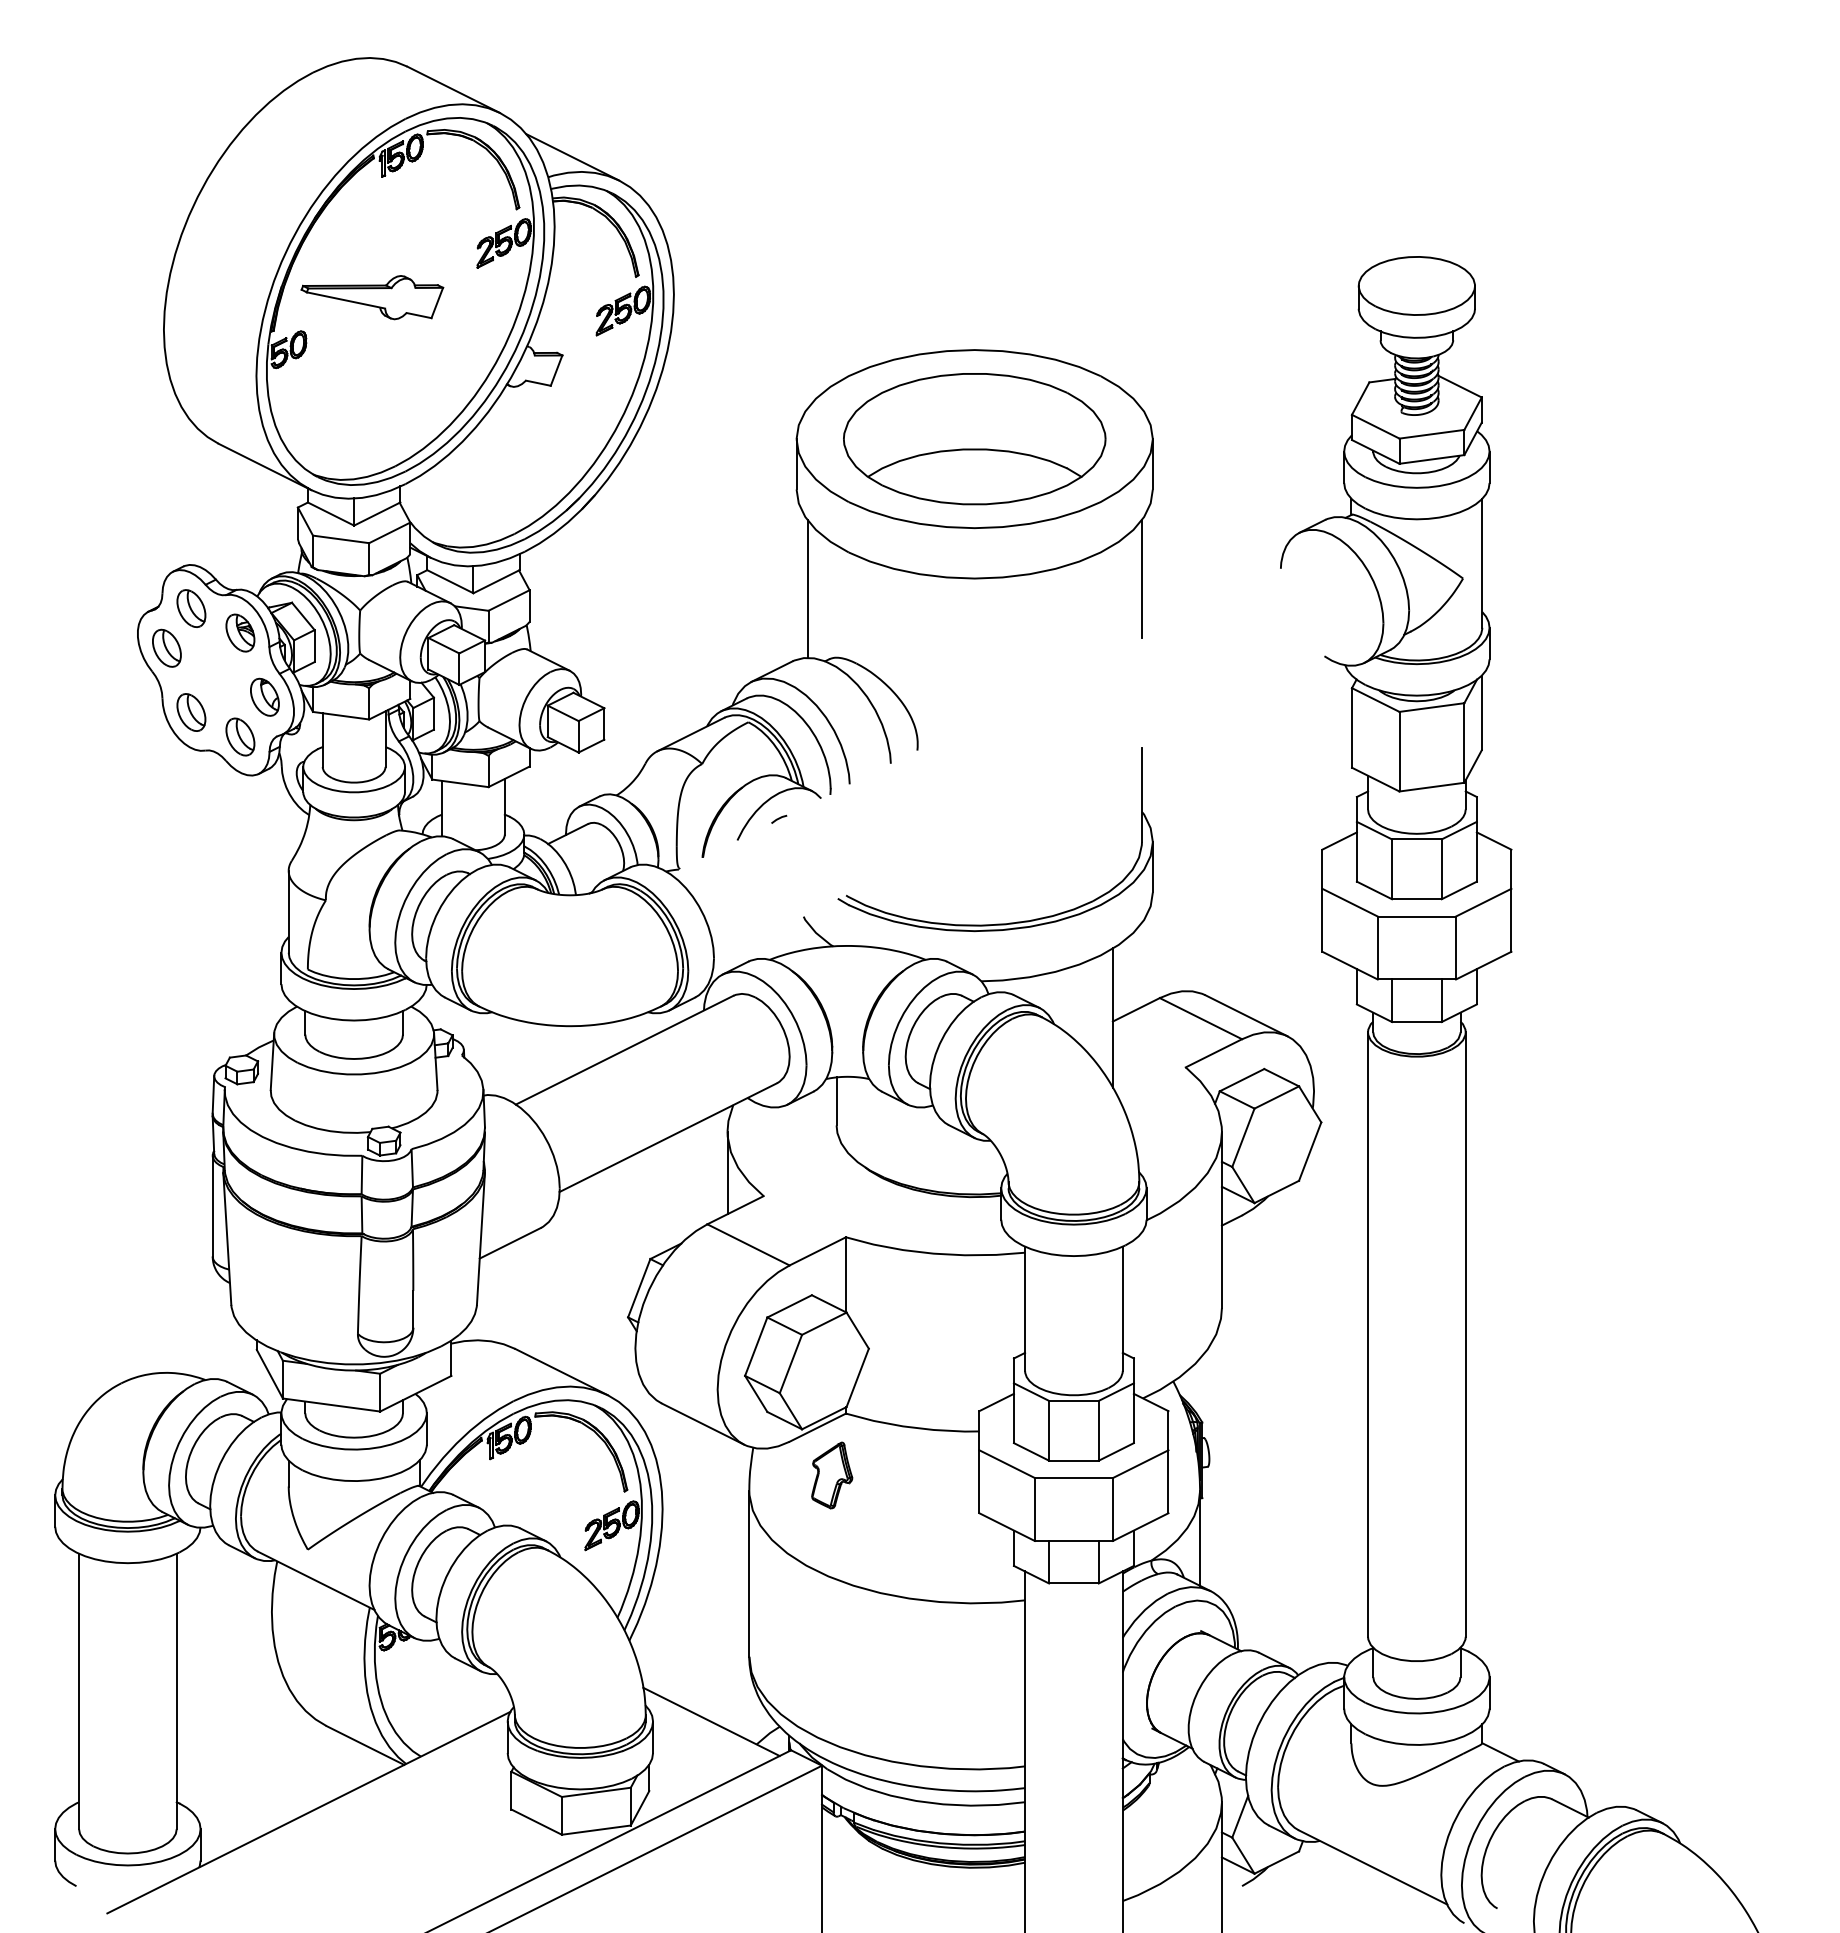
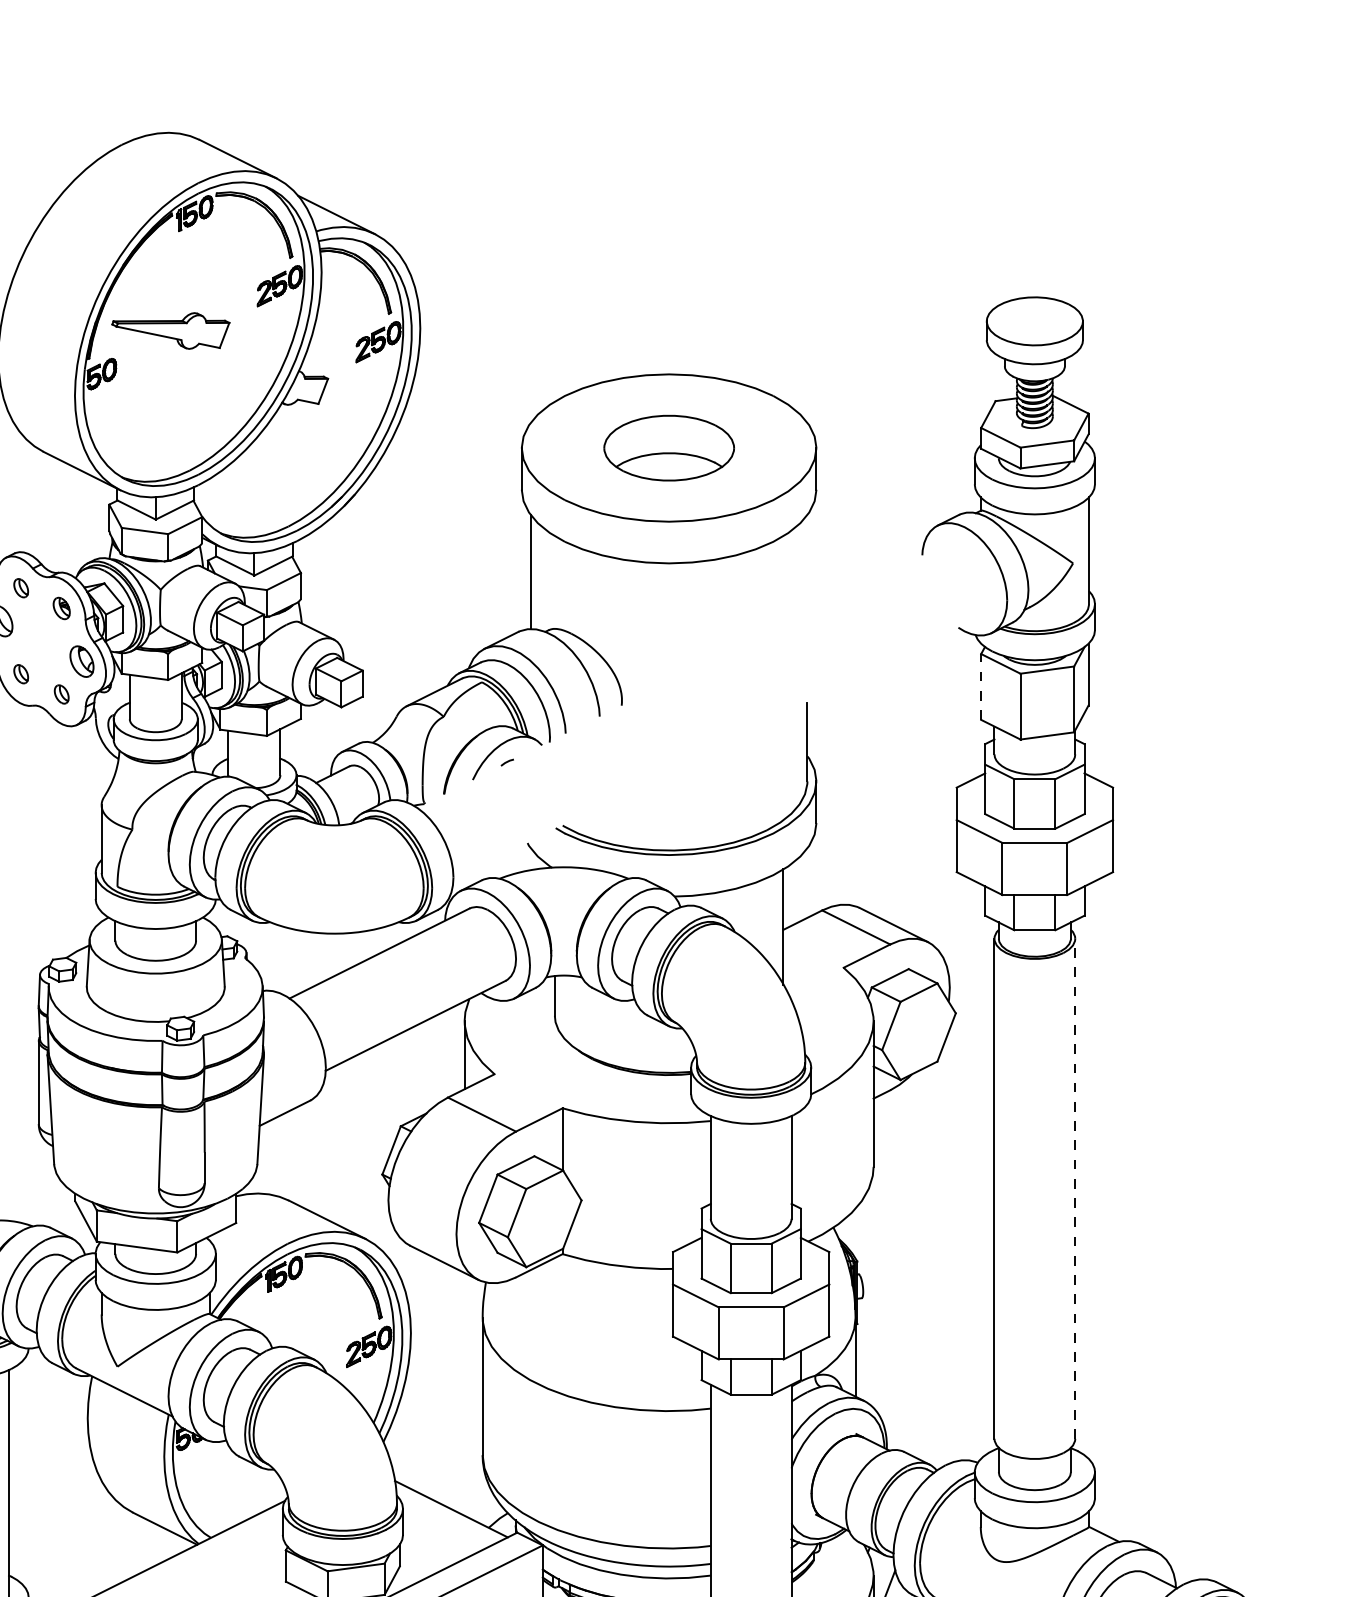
part: (974, 439) -> (668, 448), size x0.6
line: (1141, 578) -> (807, 563), removed
part: (191, 608) -> (21, 588), size x0.6
part: (240, 632) -> (61, 608), size x0.7
part: (191, 712) -> (21, 674), size x0.6
line: (1352, 727) -> (981, 686), solid -> dashed
part: (240, 736) -> (61, 694), size x0.6
line: (1465, 1334) -> (1075, 1188), solid -> dashed
part: (832, 1475) -> (551, 1305), removed

